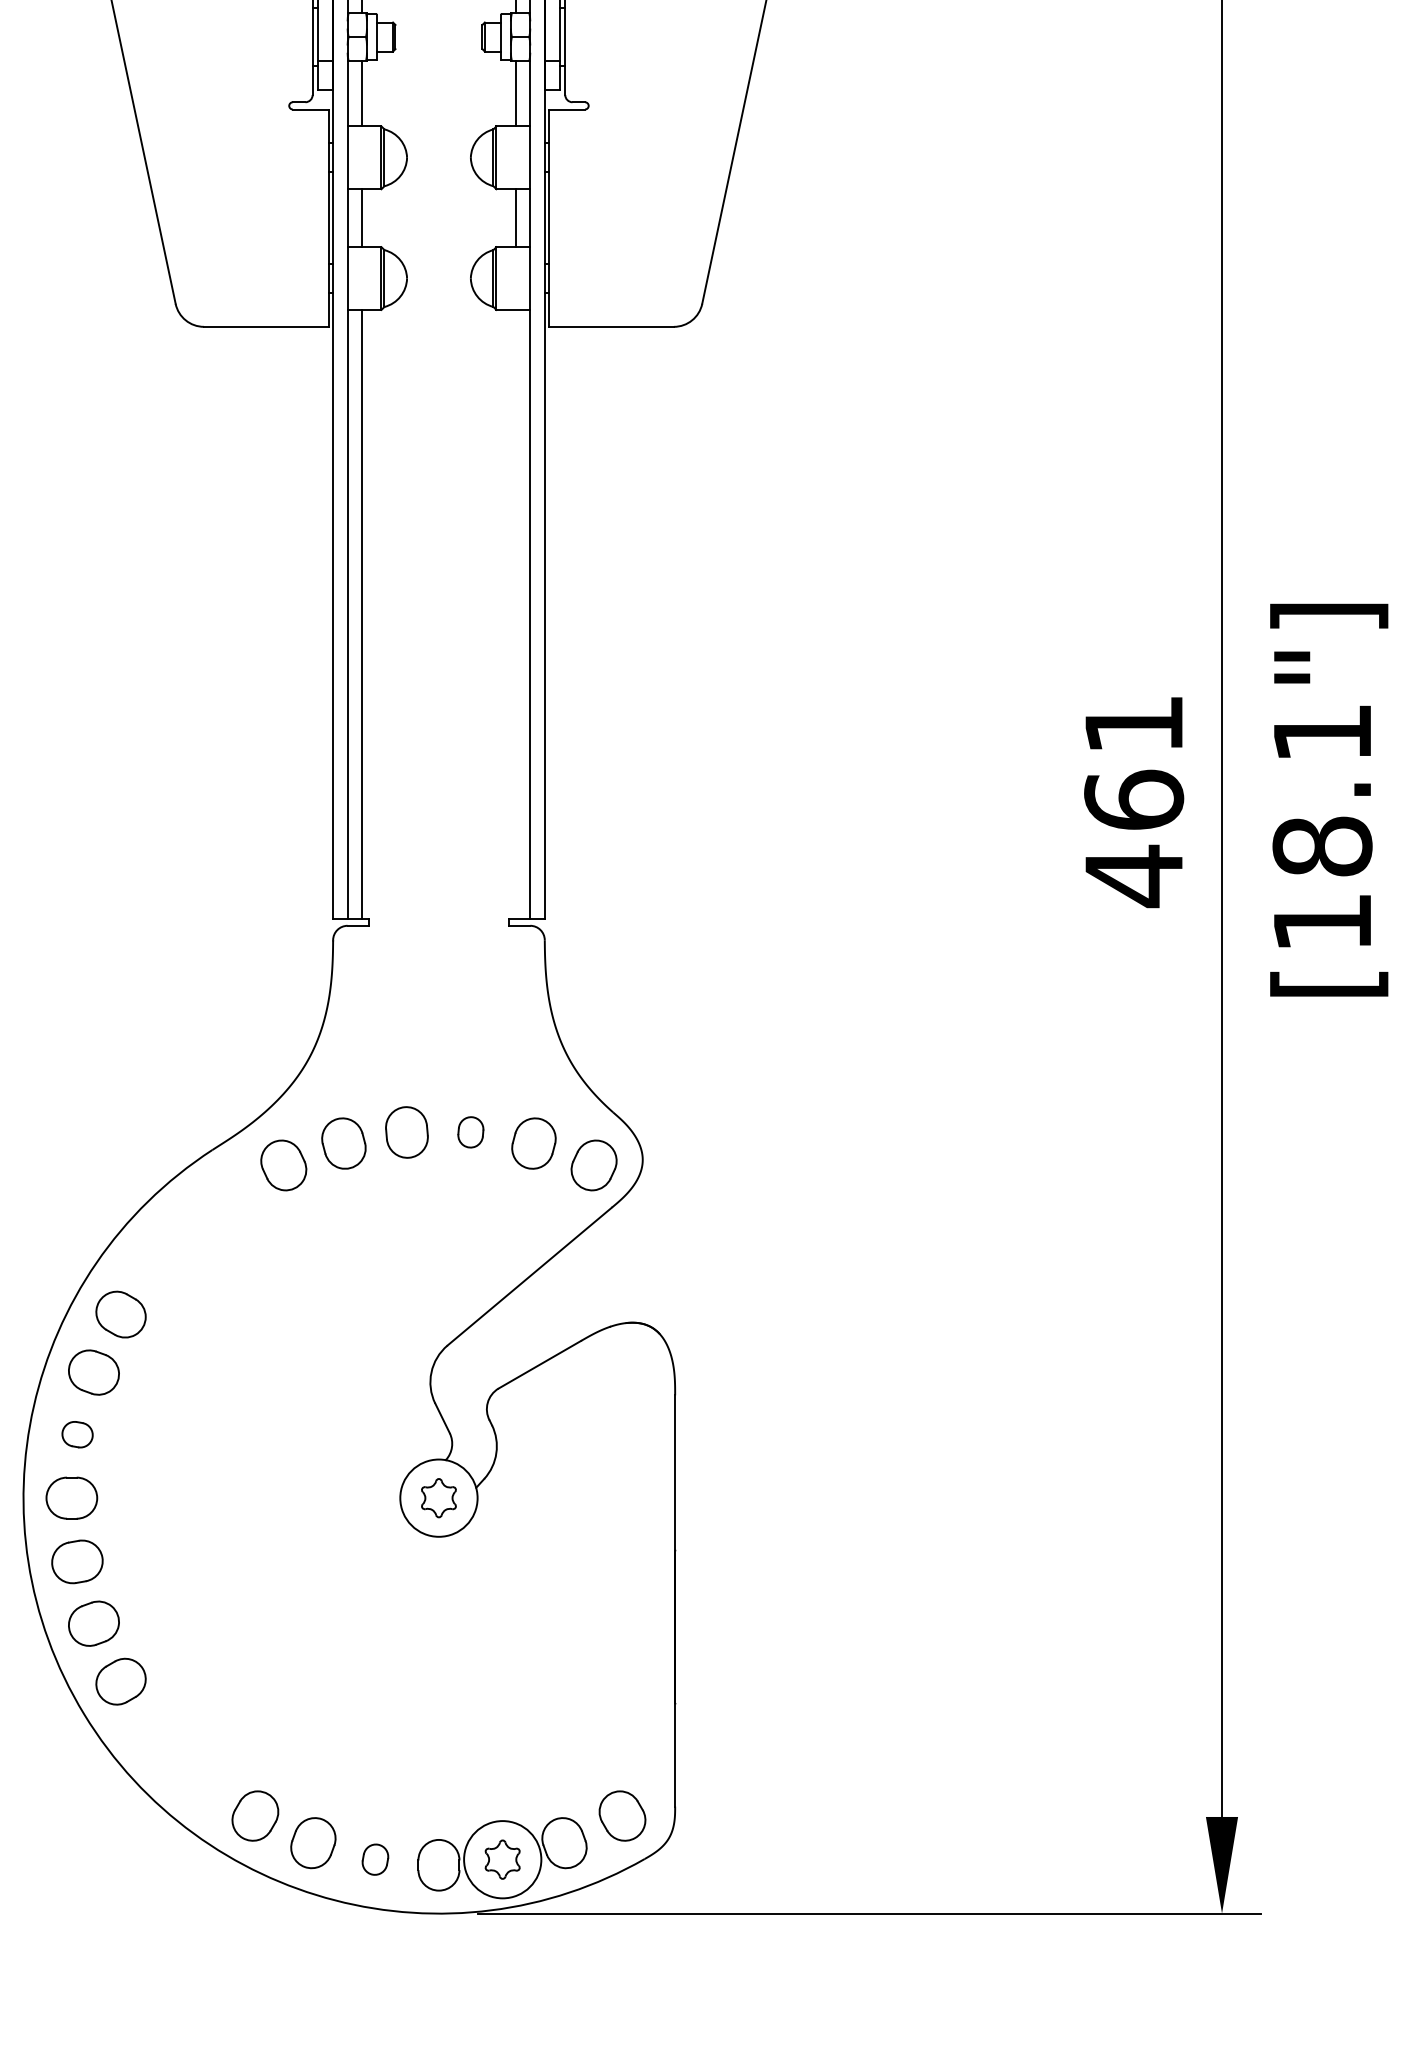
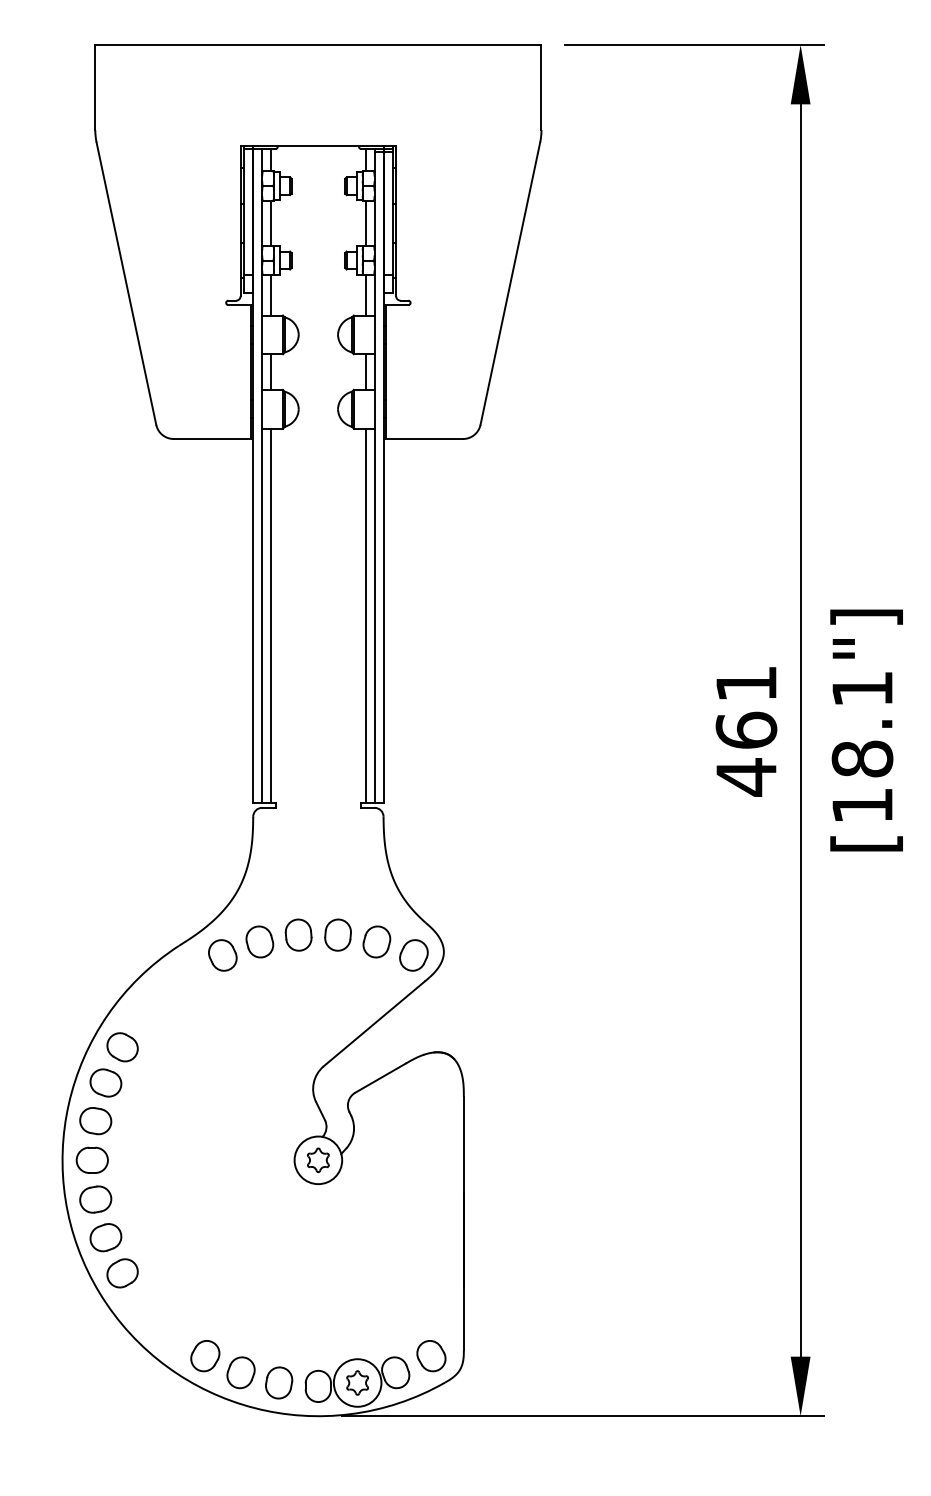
line: (515, 613) -> (365, 615), added
part: (469, 1131) -> (337, 934), size x1.67
part: (77, 1435) -> (95, 1121), size x1.67
part: (375, 1858) -> (279, 1382), size x1.67

